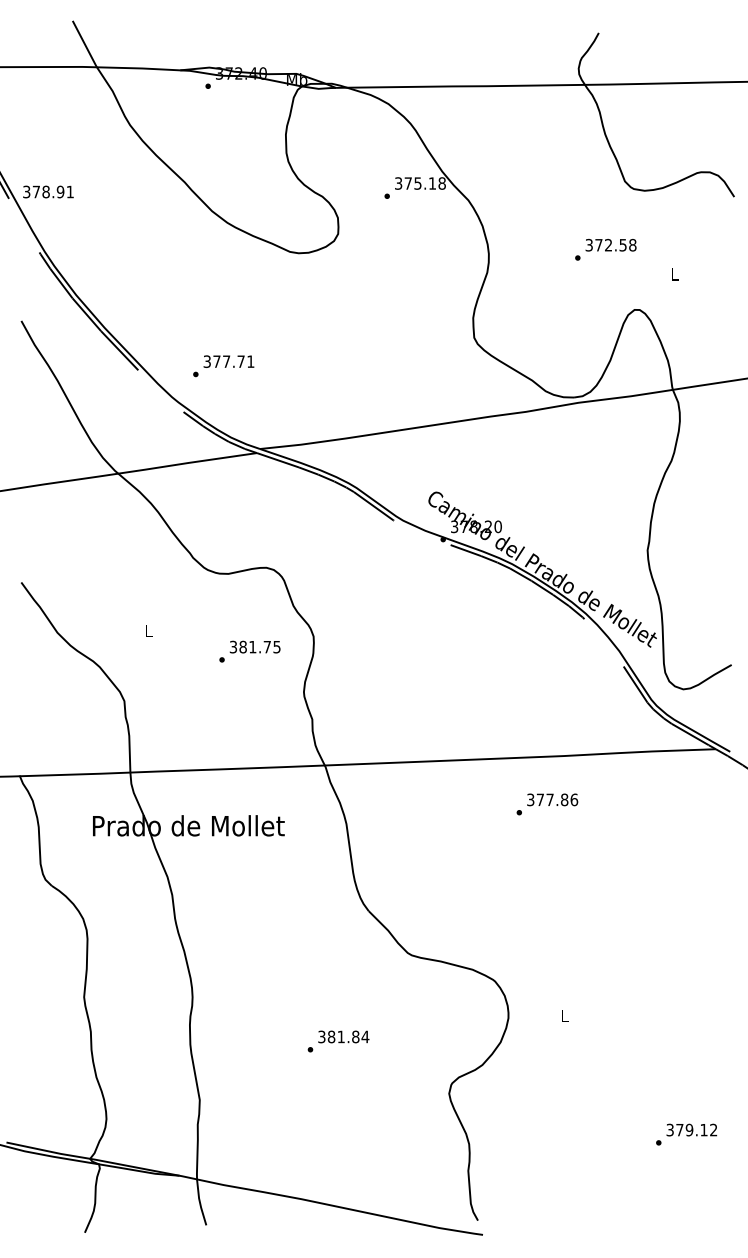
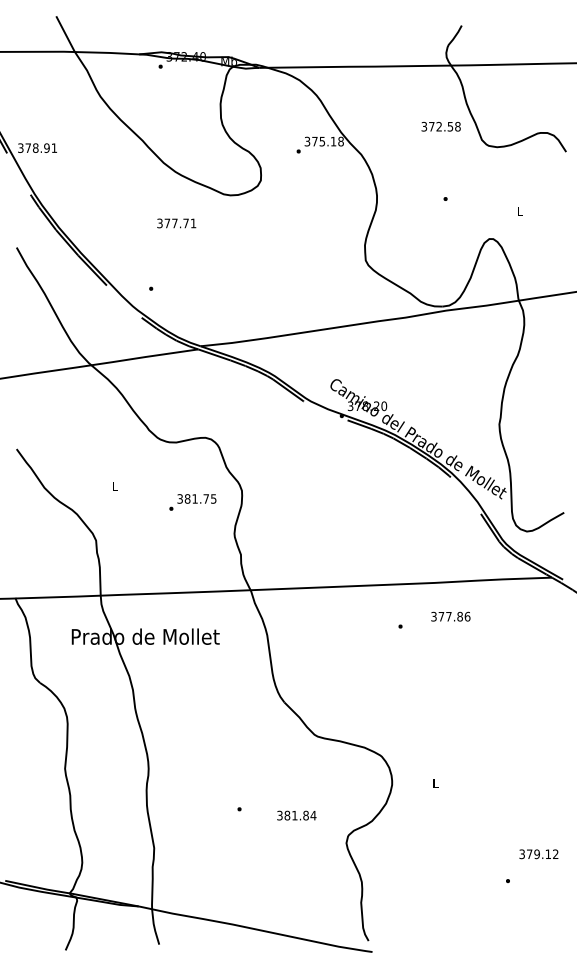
text: (610, 245) -> (440, 126), moved
text: (228, 361) -> (176, 223), moved
text: (552, 799) -> (450, 616), moved
text: (343, 1036) -> (296, 815), moved
text: (691, 1129) -> (538, 853), moved

